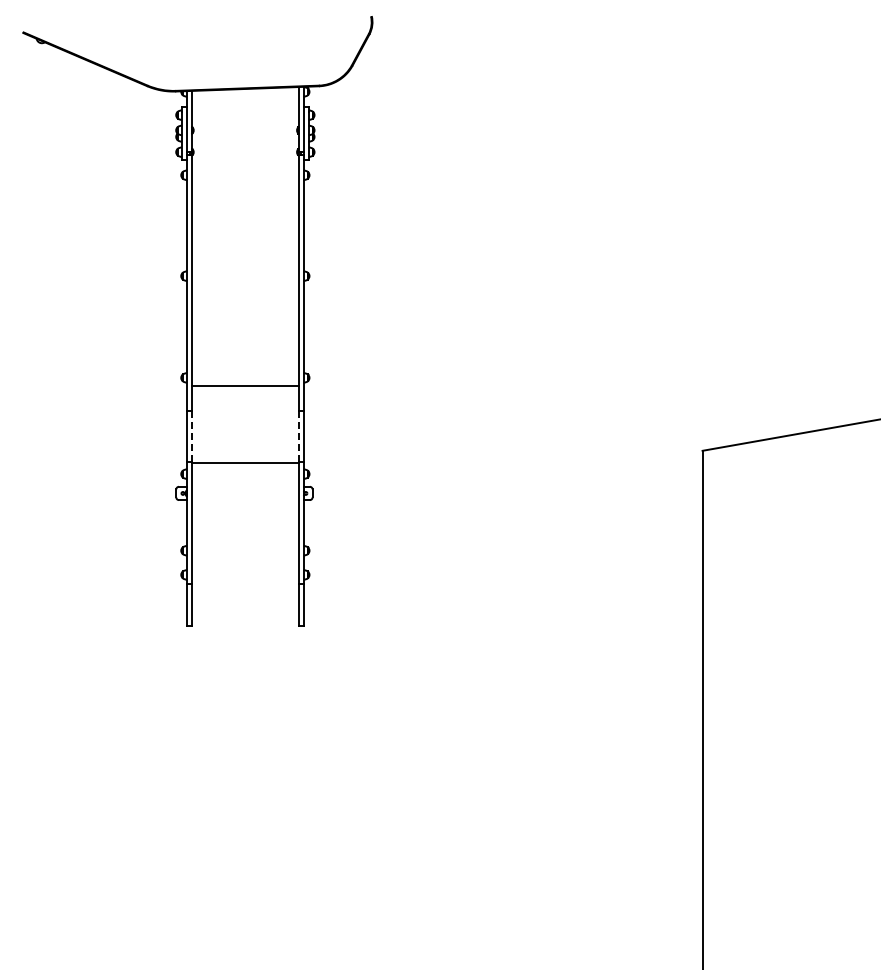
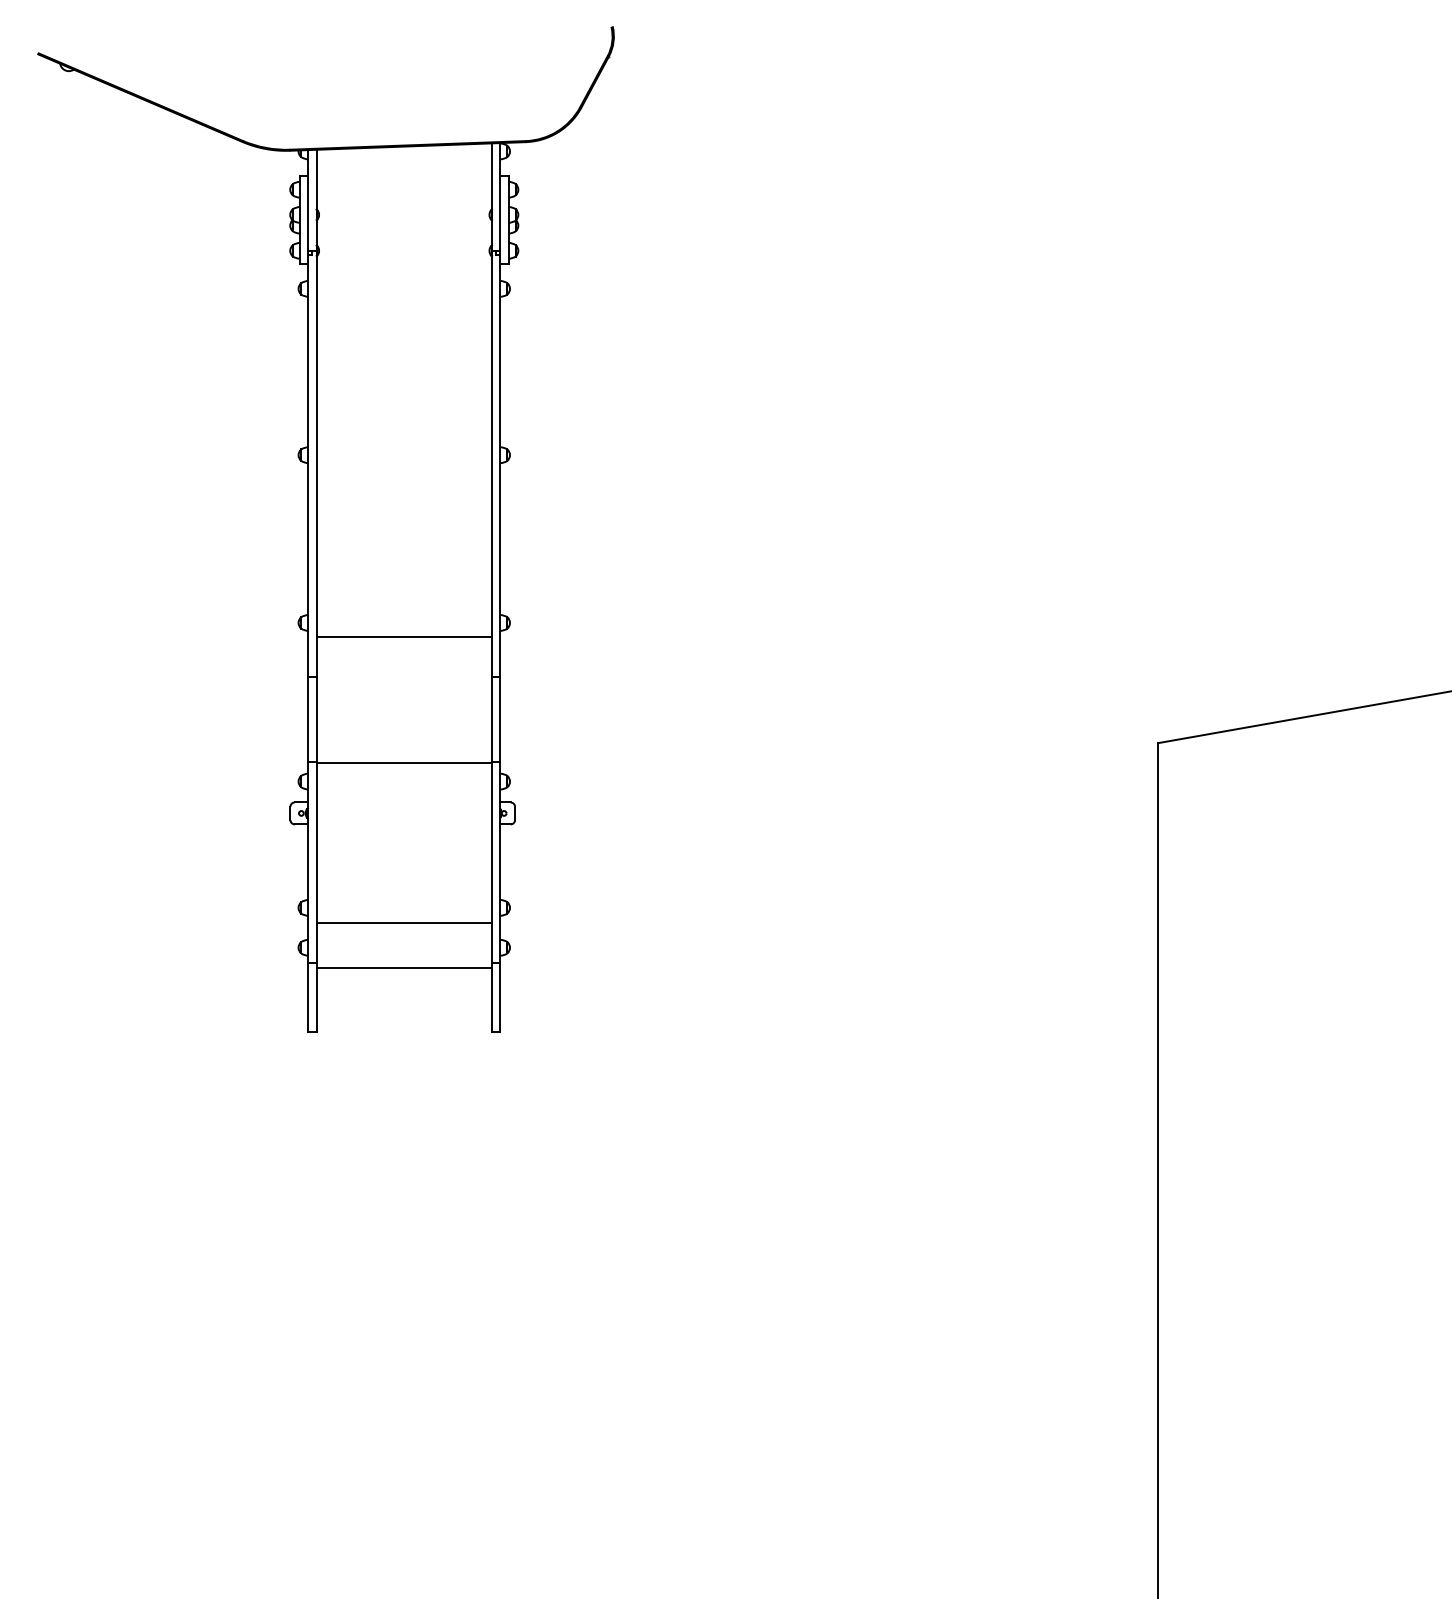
line: (192, 436) -> (317, 719), dashed -> solid
line: (298, 436) -> (491, 719), dashed -> solid
line: (245, 560) -> (404, 923), added
line: (245, 587) -> (404, 968), added

